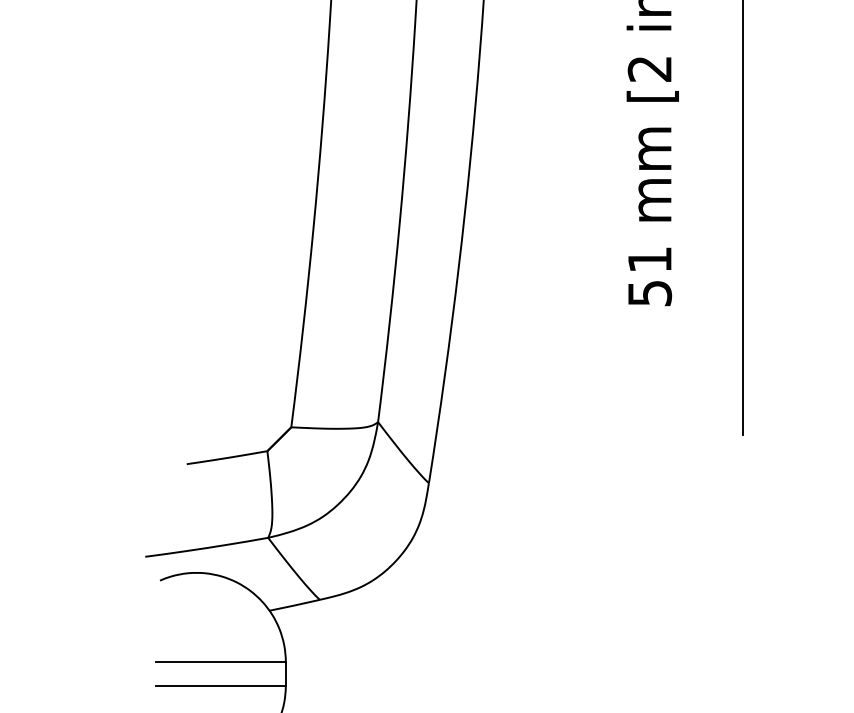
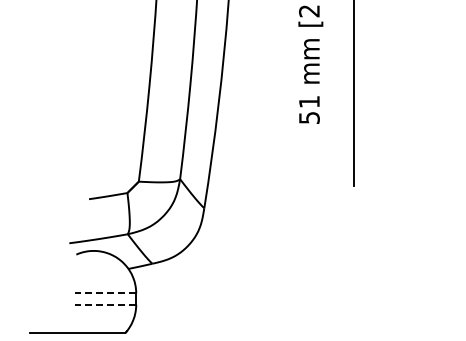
line: (221, 662) -> (105, 293), solid -> dashed
line: (221, 685) -> (105, 304), solid -> dashed

